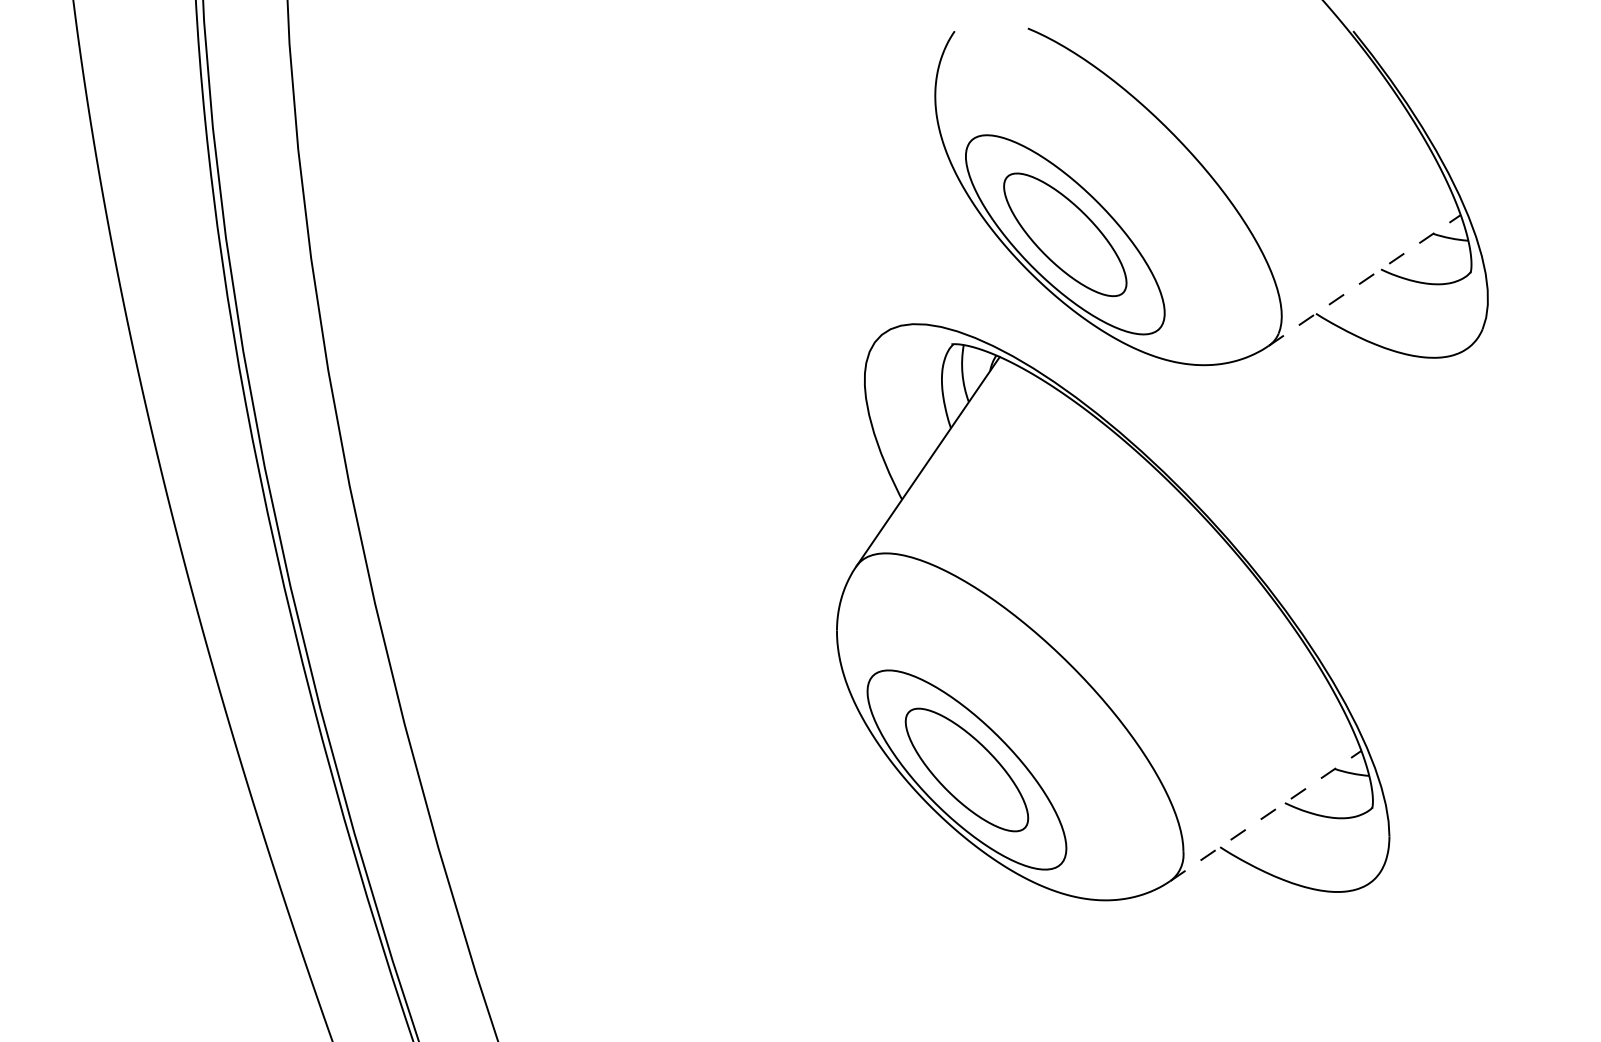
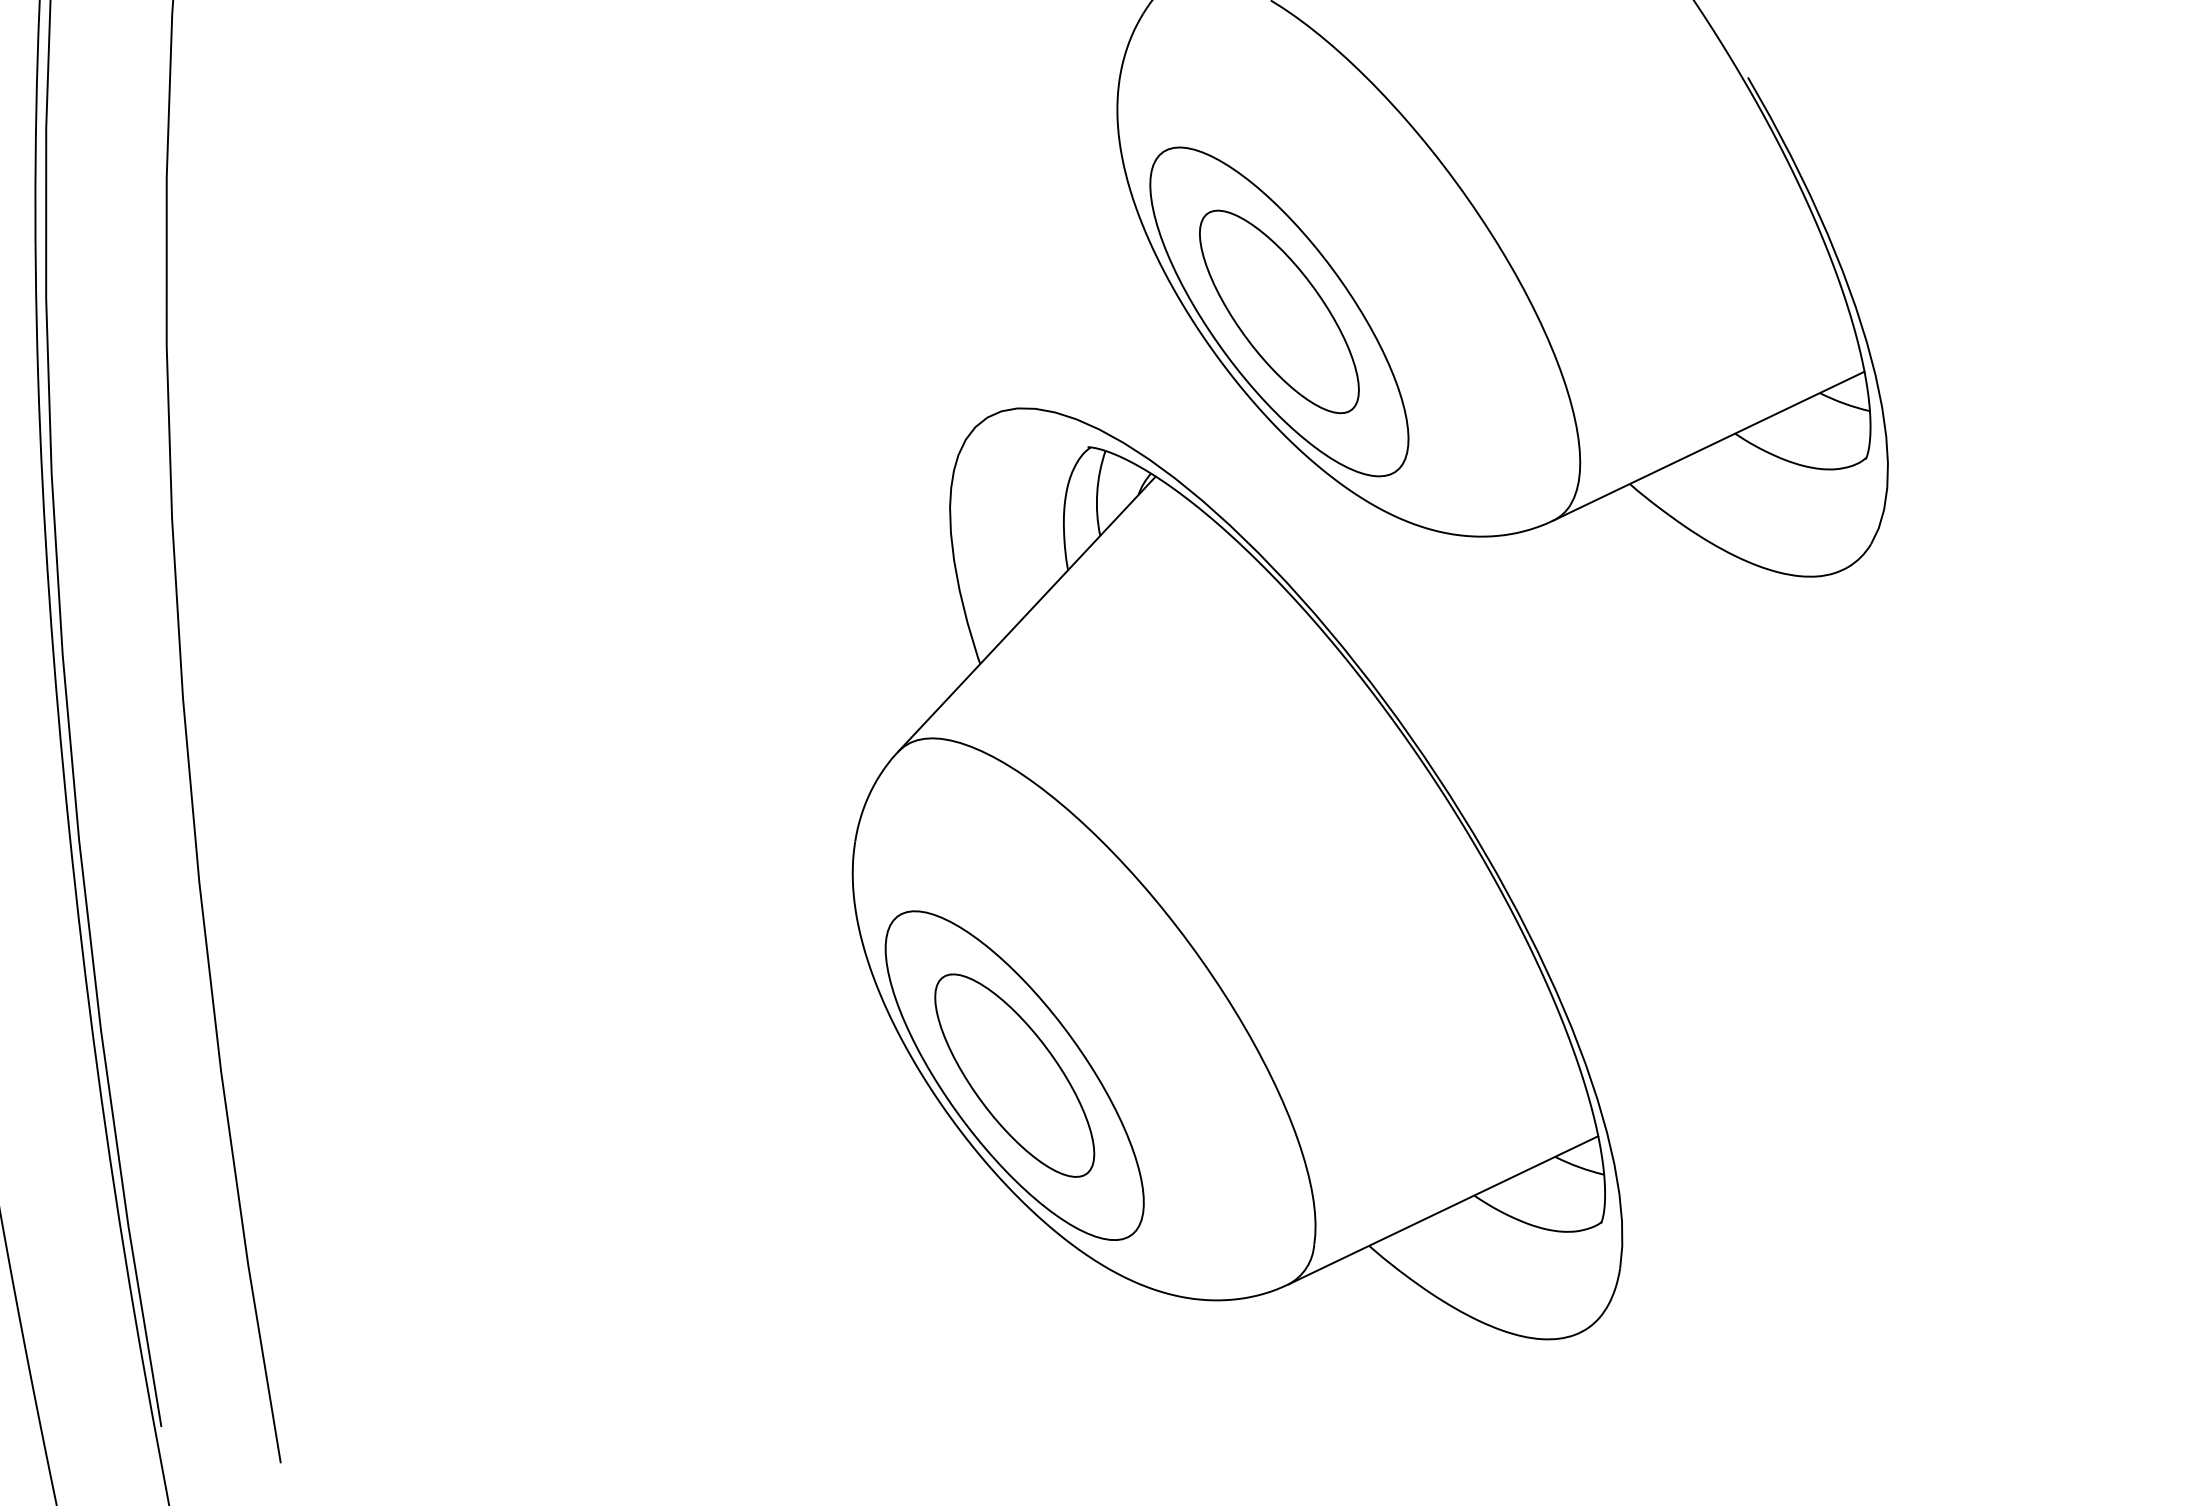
line: (1365, 280) -> (1709, 446), dashed -> solid
line: (1265, 815) -> (1442, 1209), dashed -> solid

